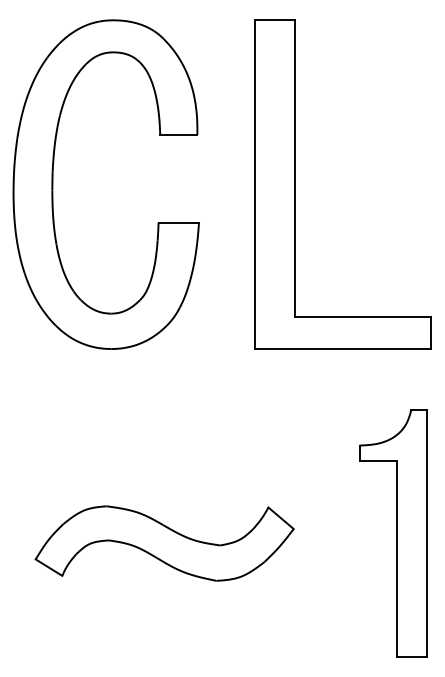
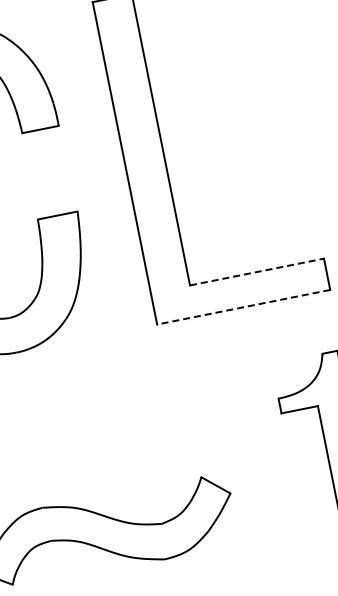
line: (363, 317) -> (257, 272), solid -> dashed
line: (342, 349) -> (243, 307), solid -> dashed

